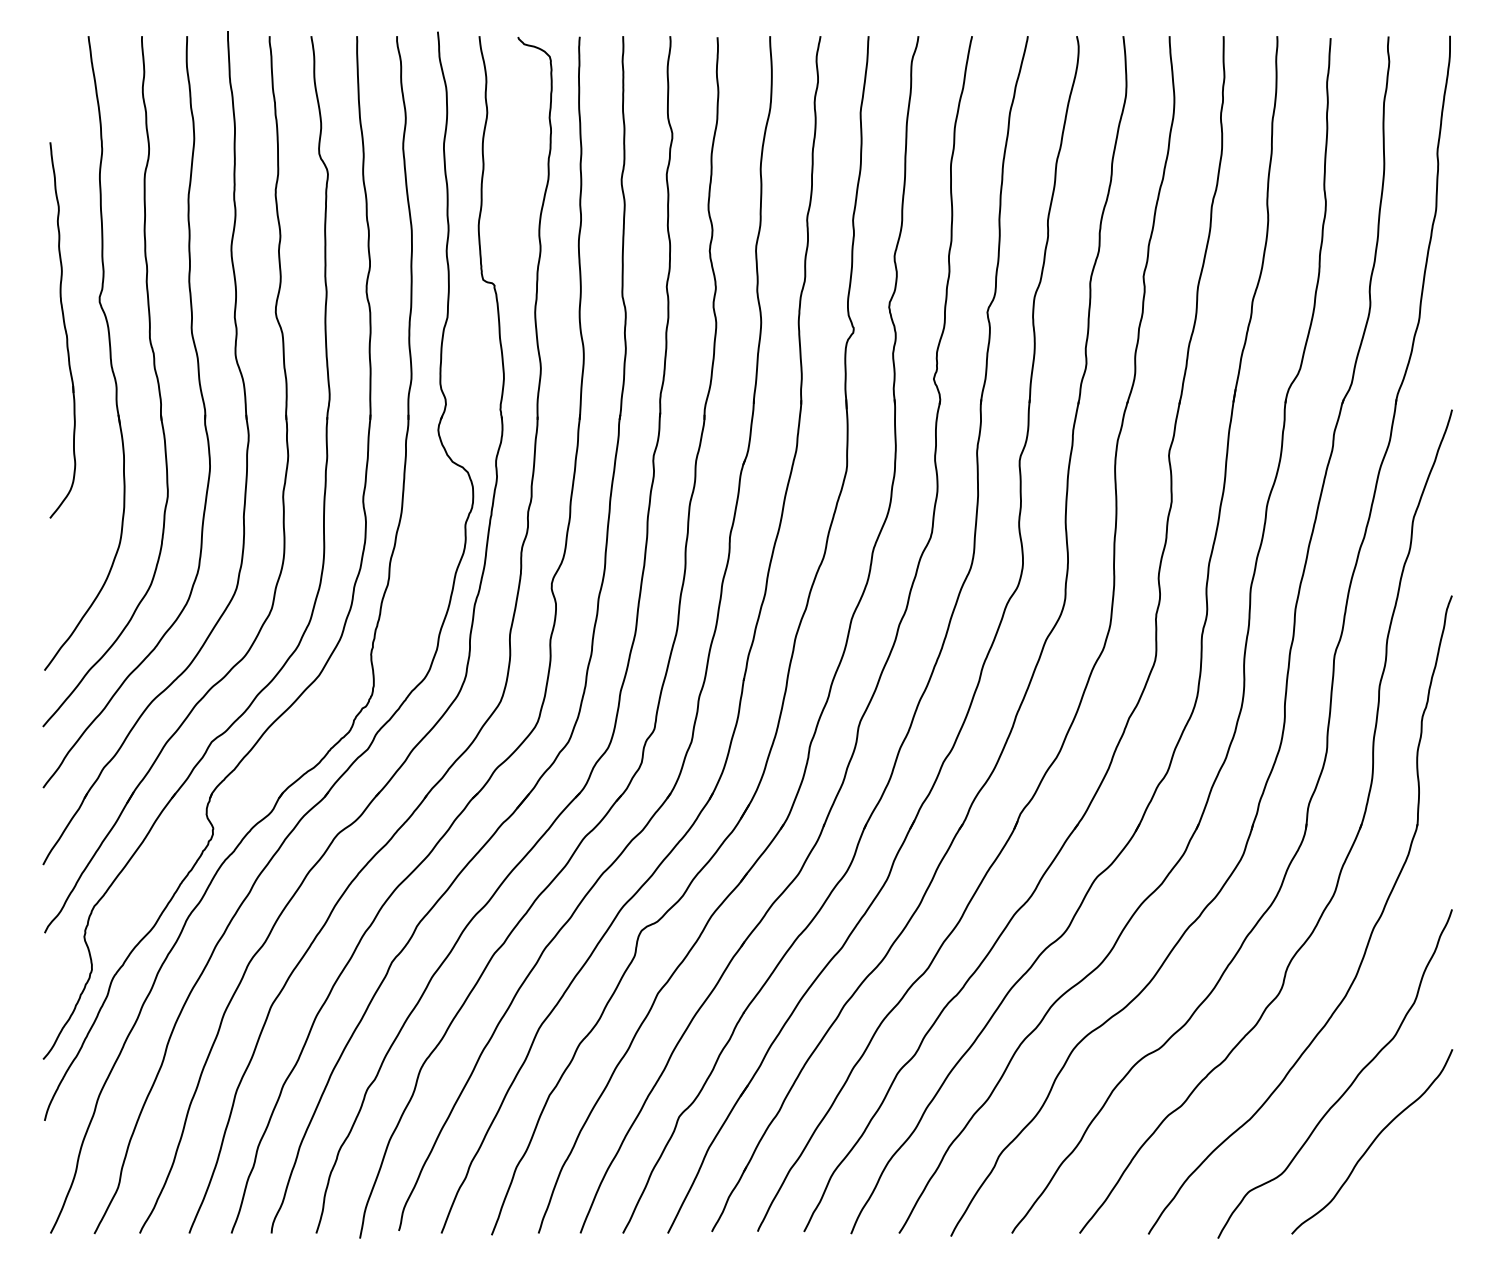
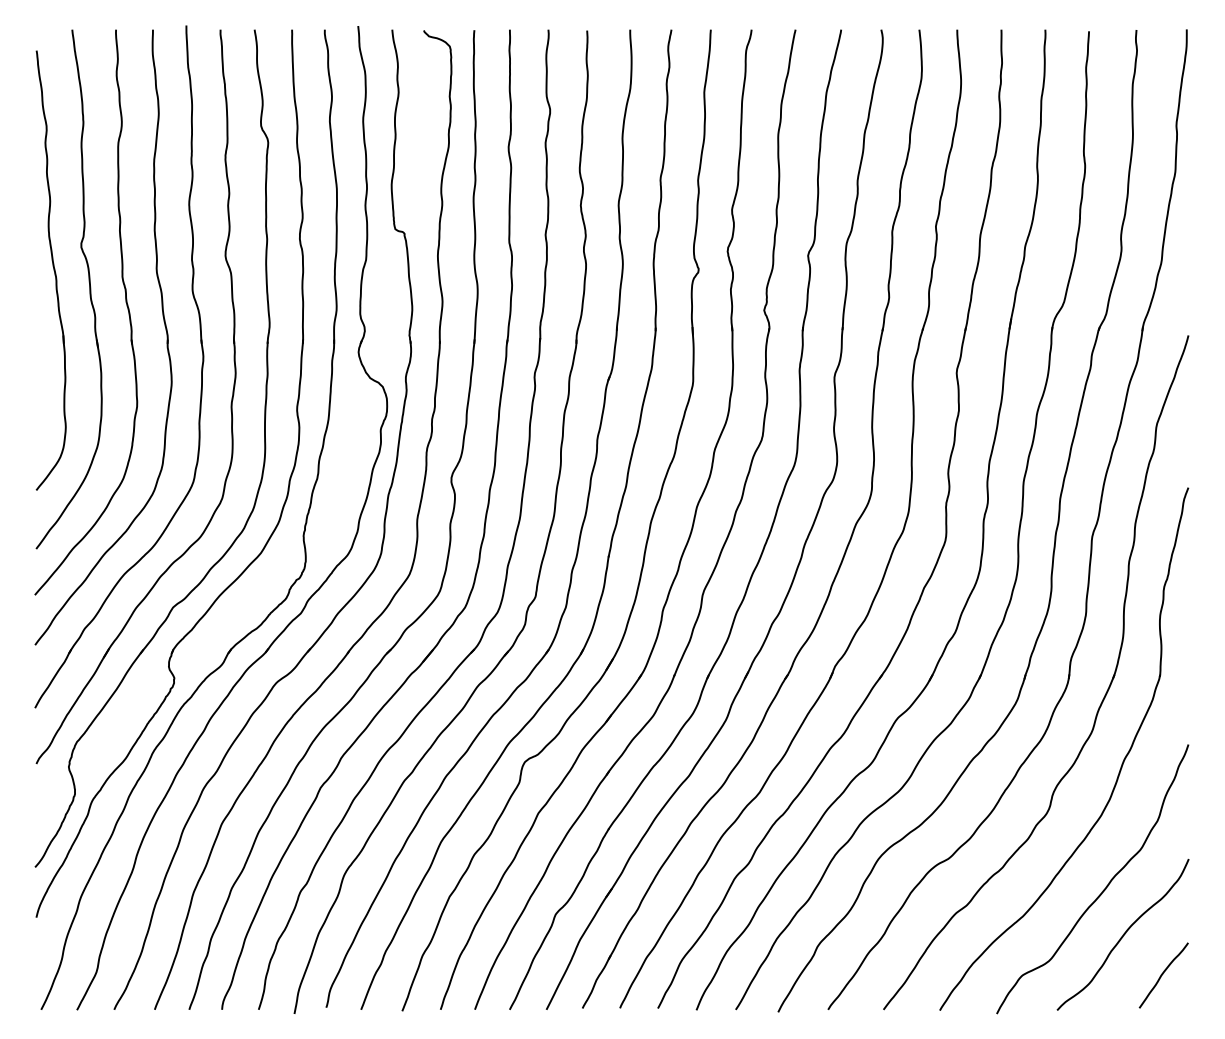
part: (61, 330) -> (50, 270), size x1.43
curve: (1421, 1190) -> (1163, 974), added

